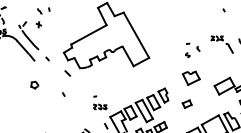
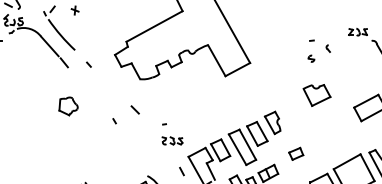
line: (67, 73) -> (134, 110), moved
part: (34, 84) -> (68, 105), size x1.67
part: (186, 103) -> (295, 152), moved

